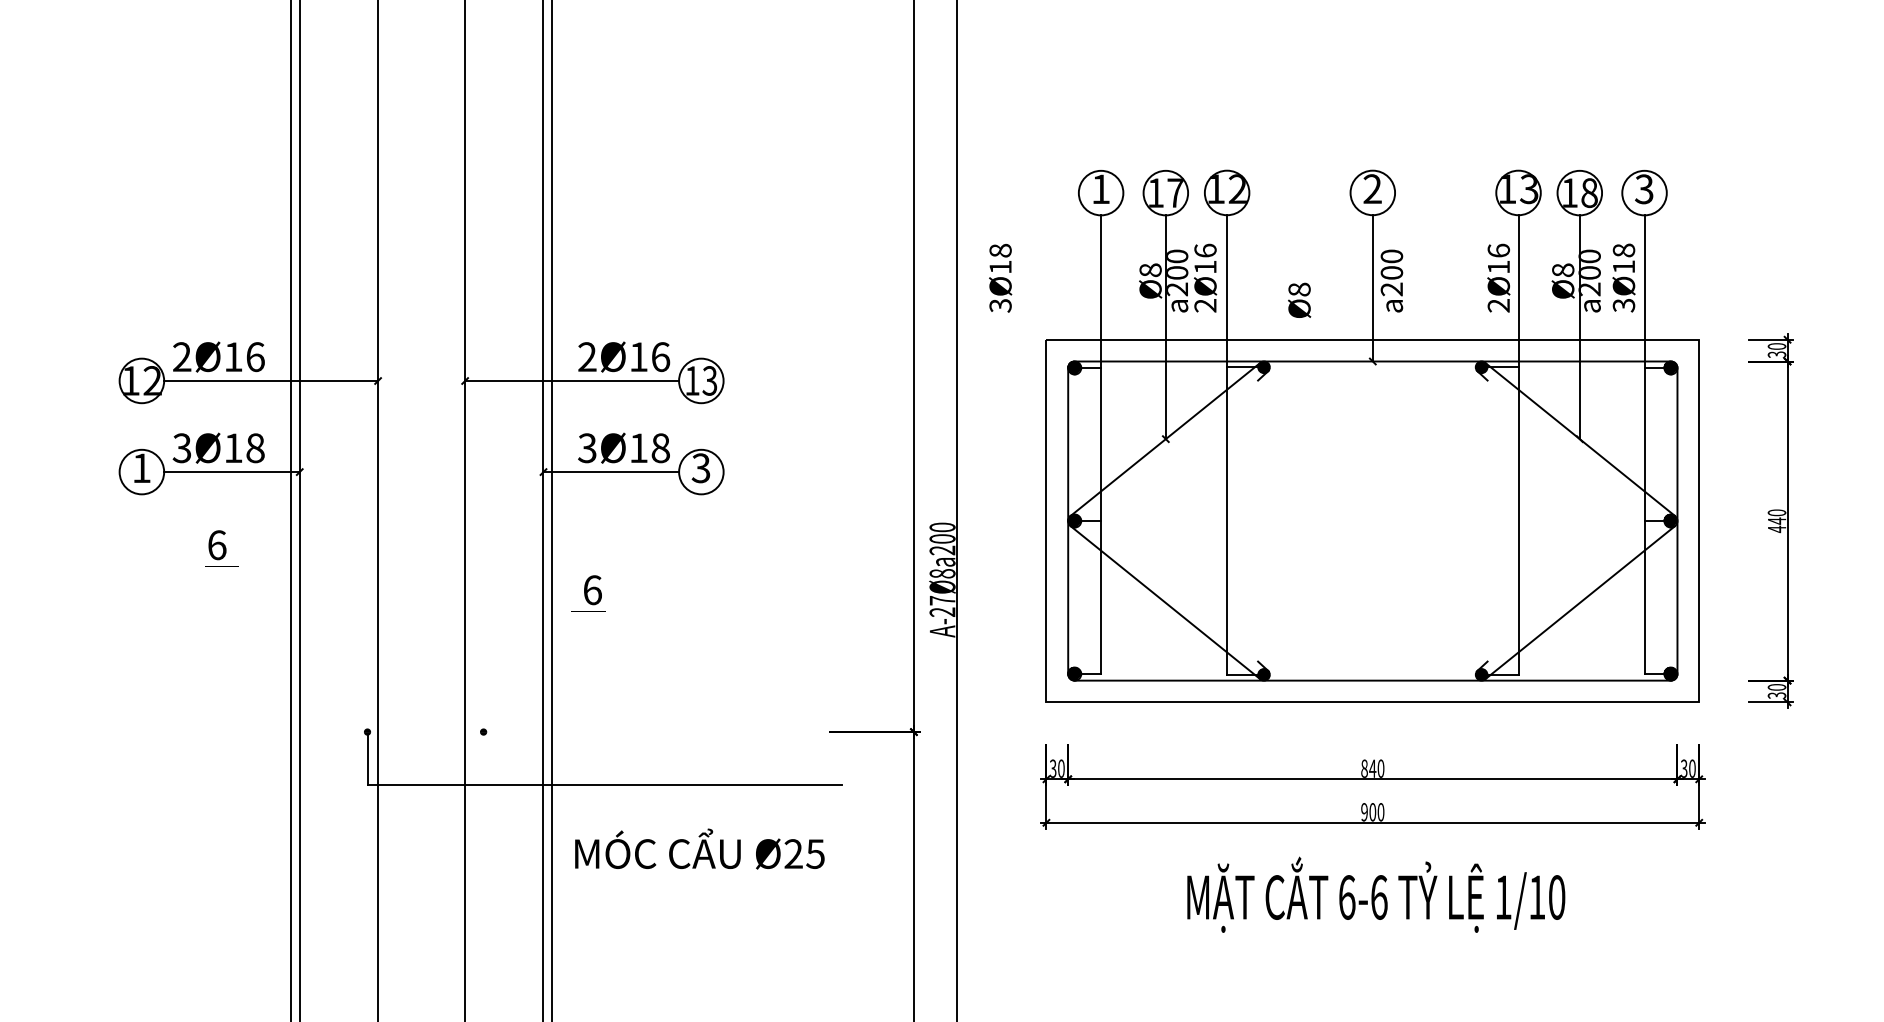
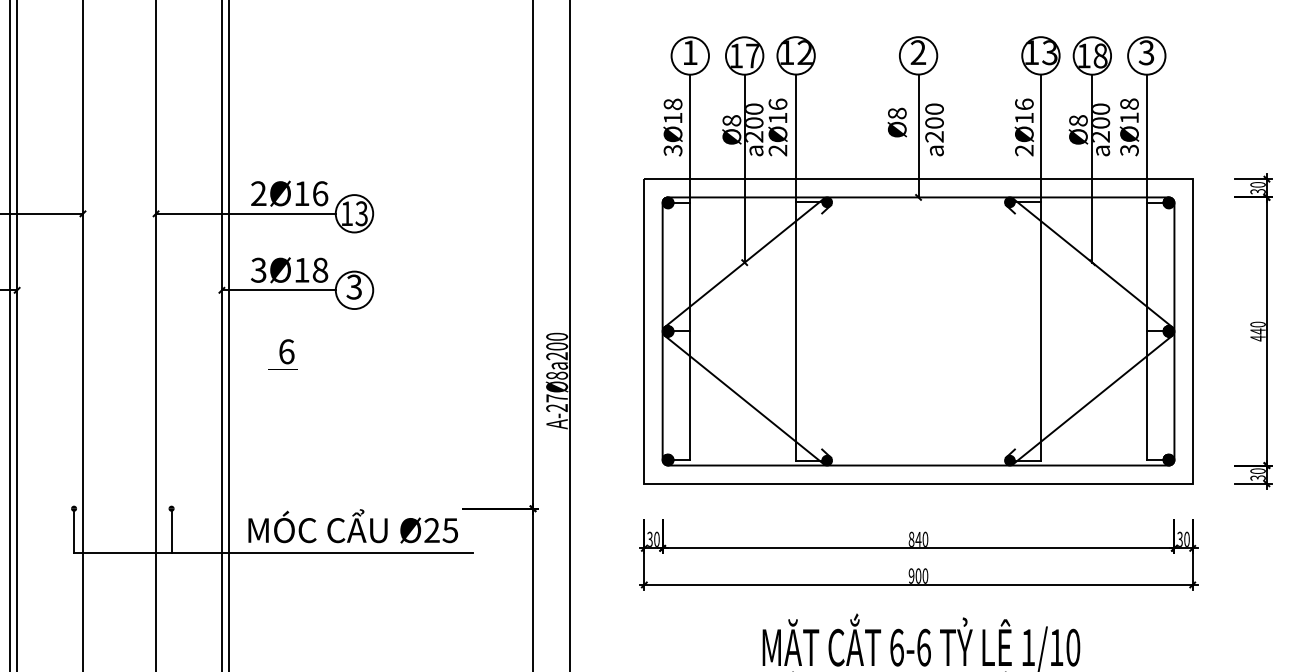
text: (1000, 278) -> (672, 127), moved
text: (1299, 299) -> (897, 121), moved
text: (588, 593) -> (283, 354), moved
line: (483, 758) -> (171, 530), added
text: (699, 848) -> (352, 525), moved

